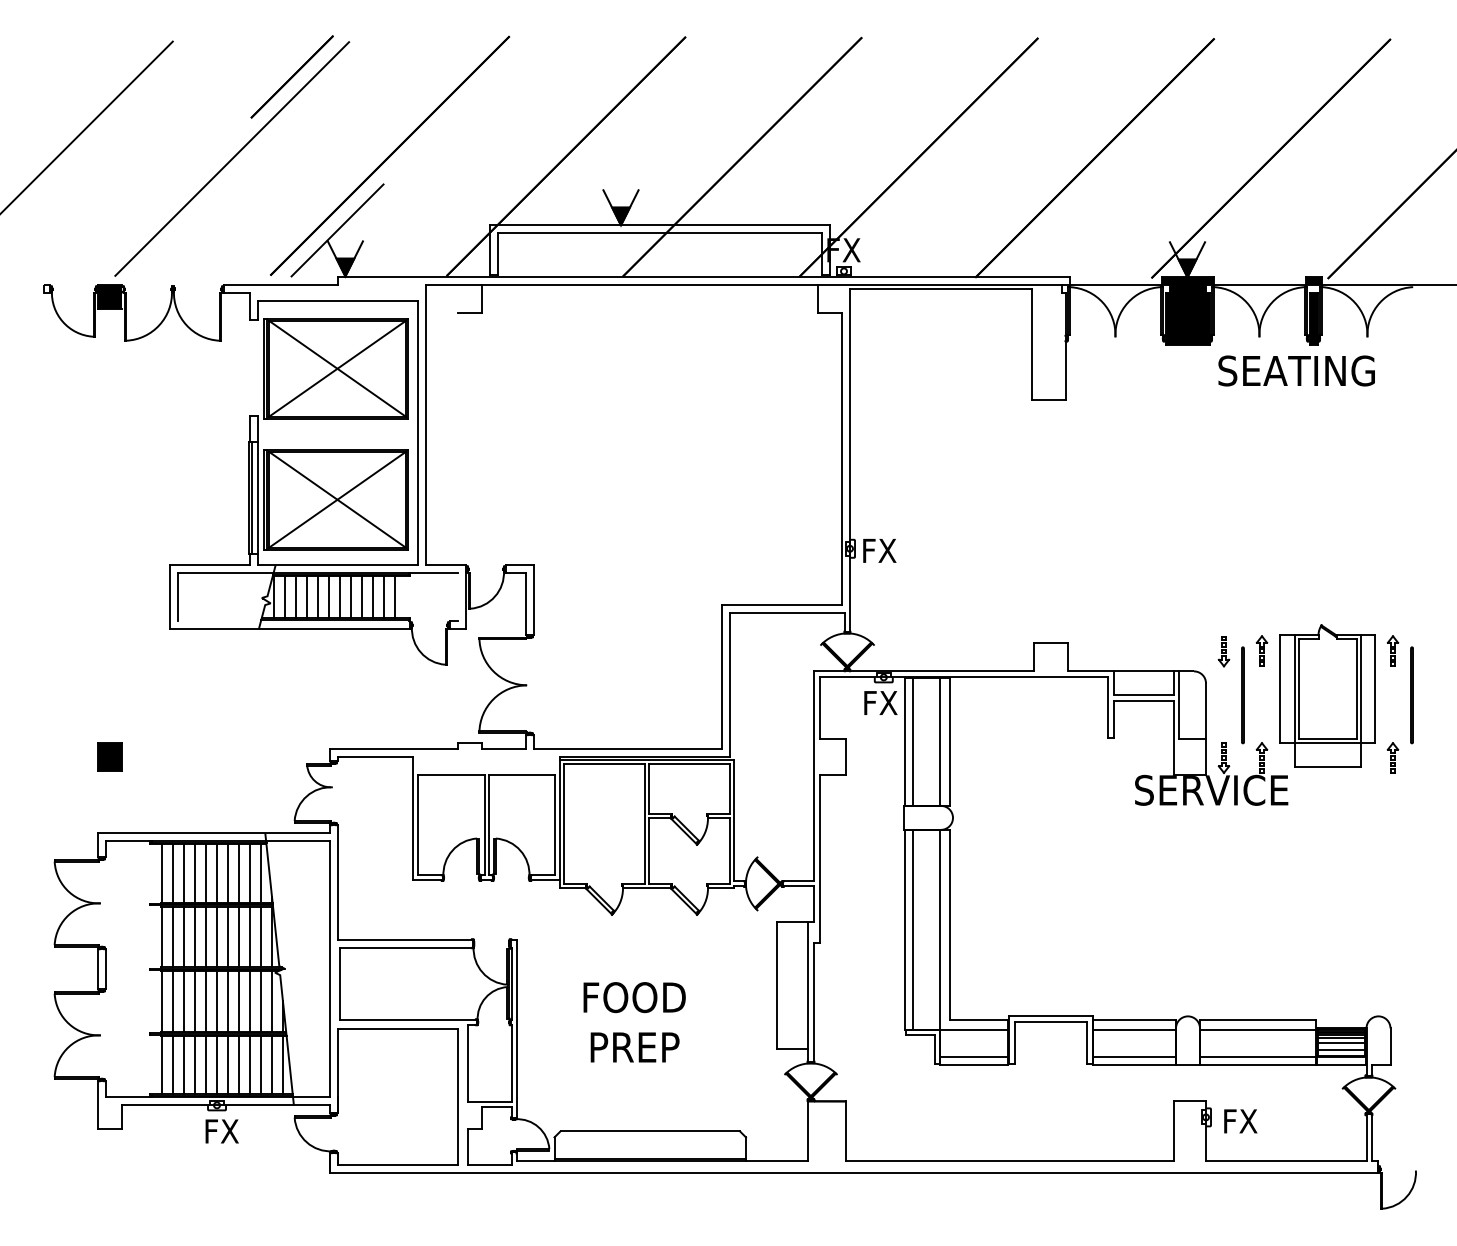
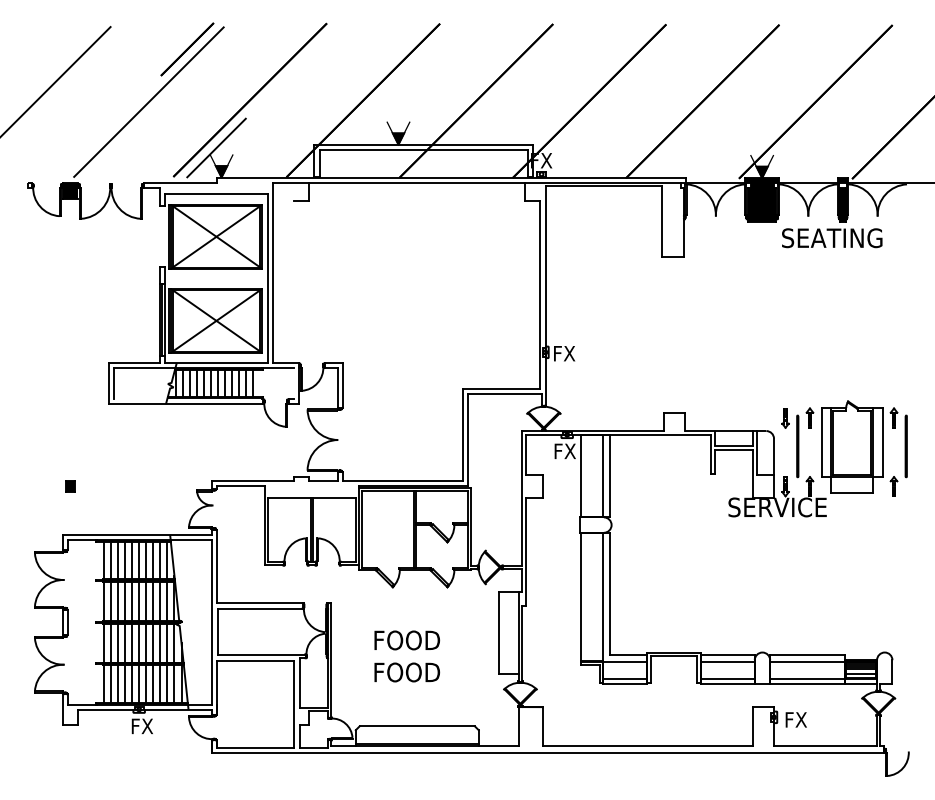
line: (912, 742) -> (585, 476), removed
part: (110, 756) -> (70, 485), size x0.6
line: (912, 929) -> (585, 596), removed
text: (635, 1047) -> (407, 672), PREP -> FOOD

